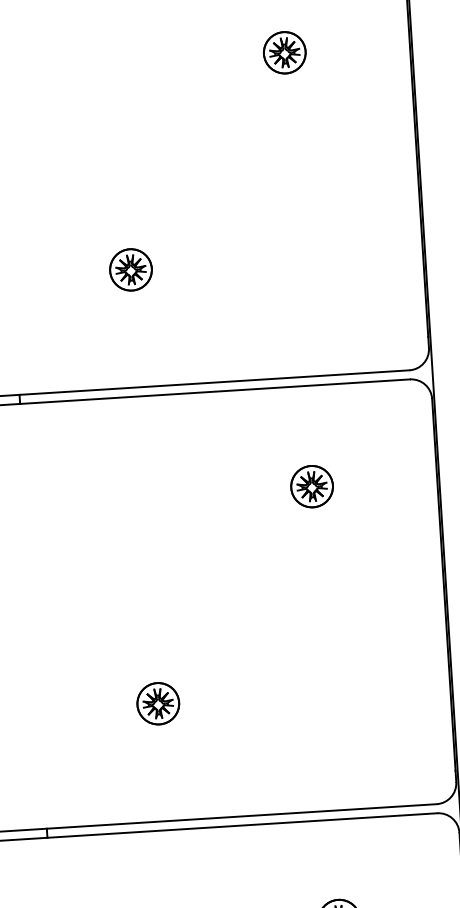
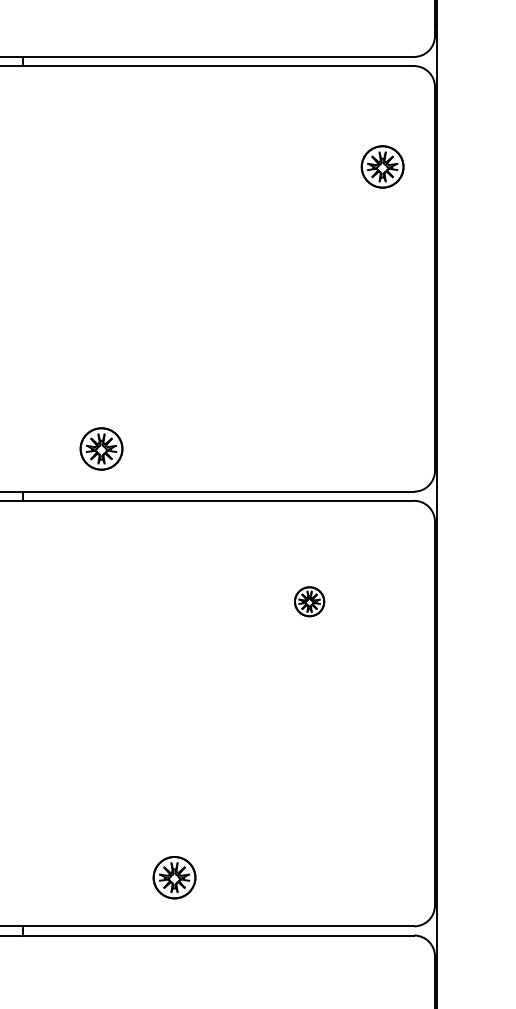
part: (284, 52) -> (382, 166), moved
part: (130, 269) -> (101, 448), moved
part: (311, 486) -> (309, 601), size x0.7
part: (158, 703) -> (174, 877), moved

